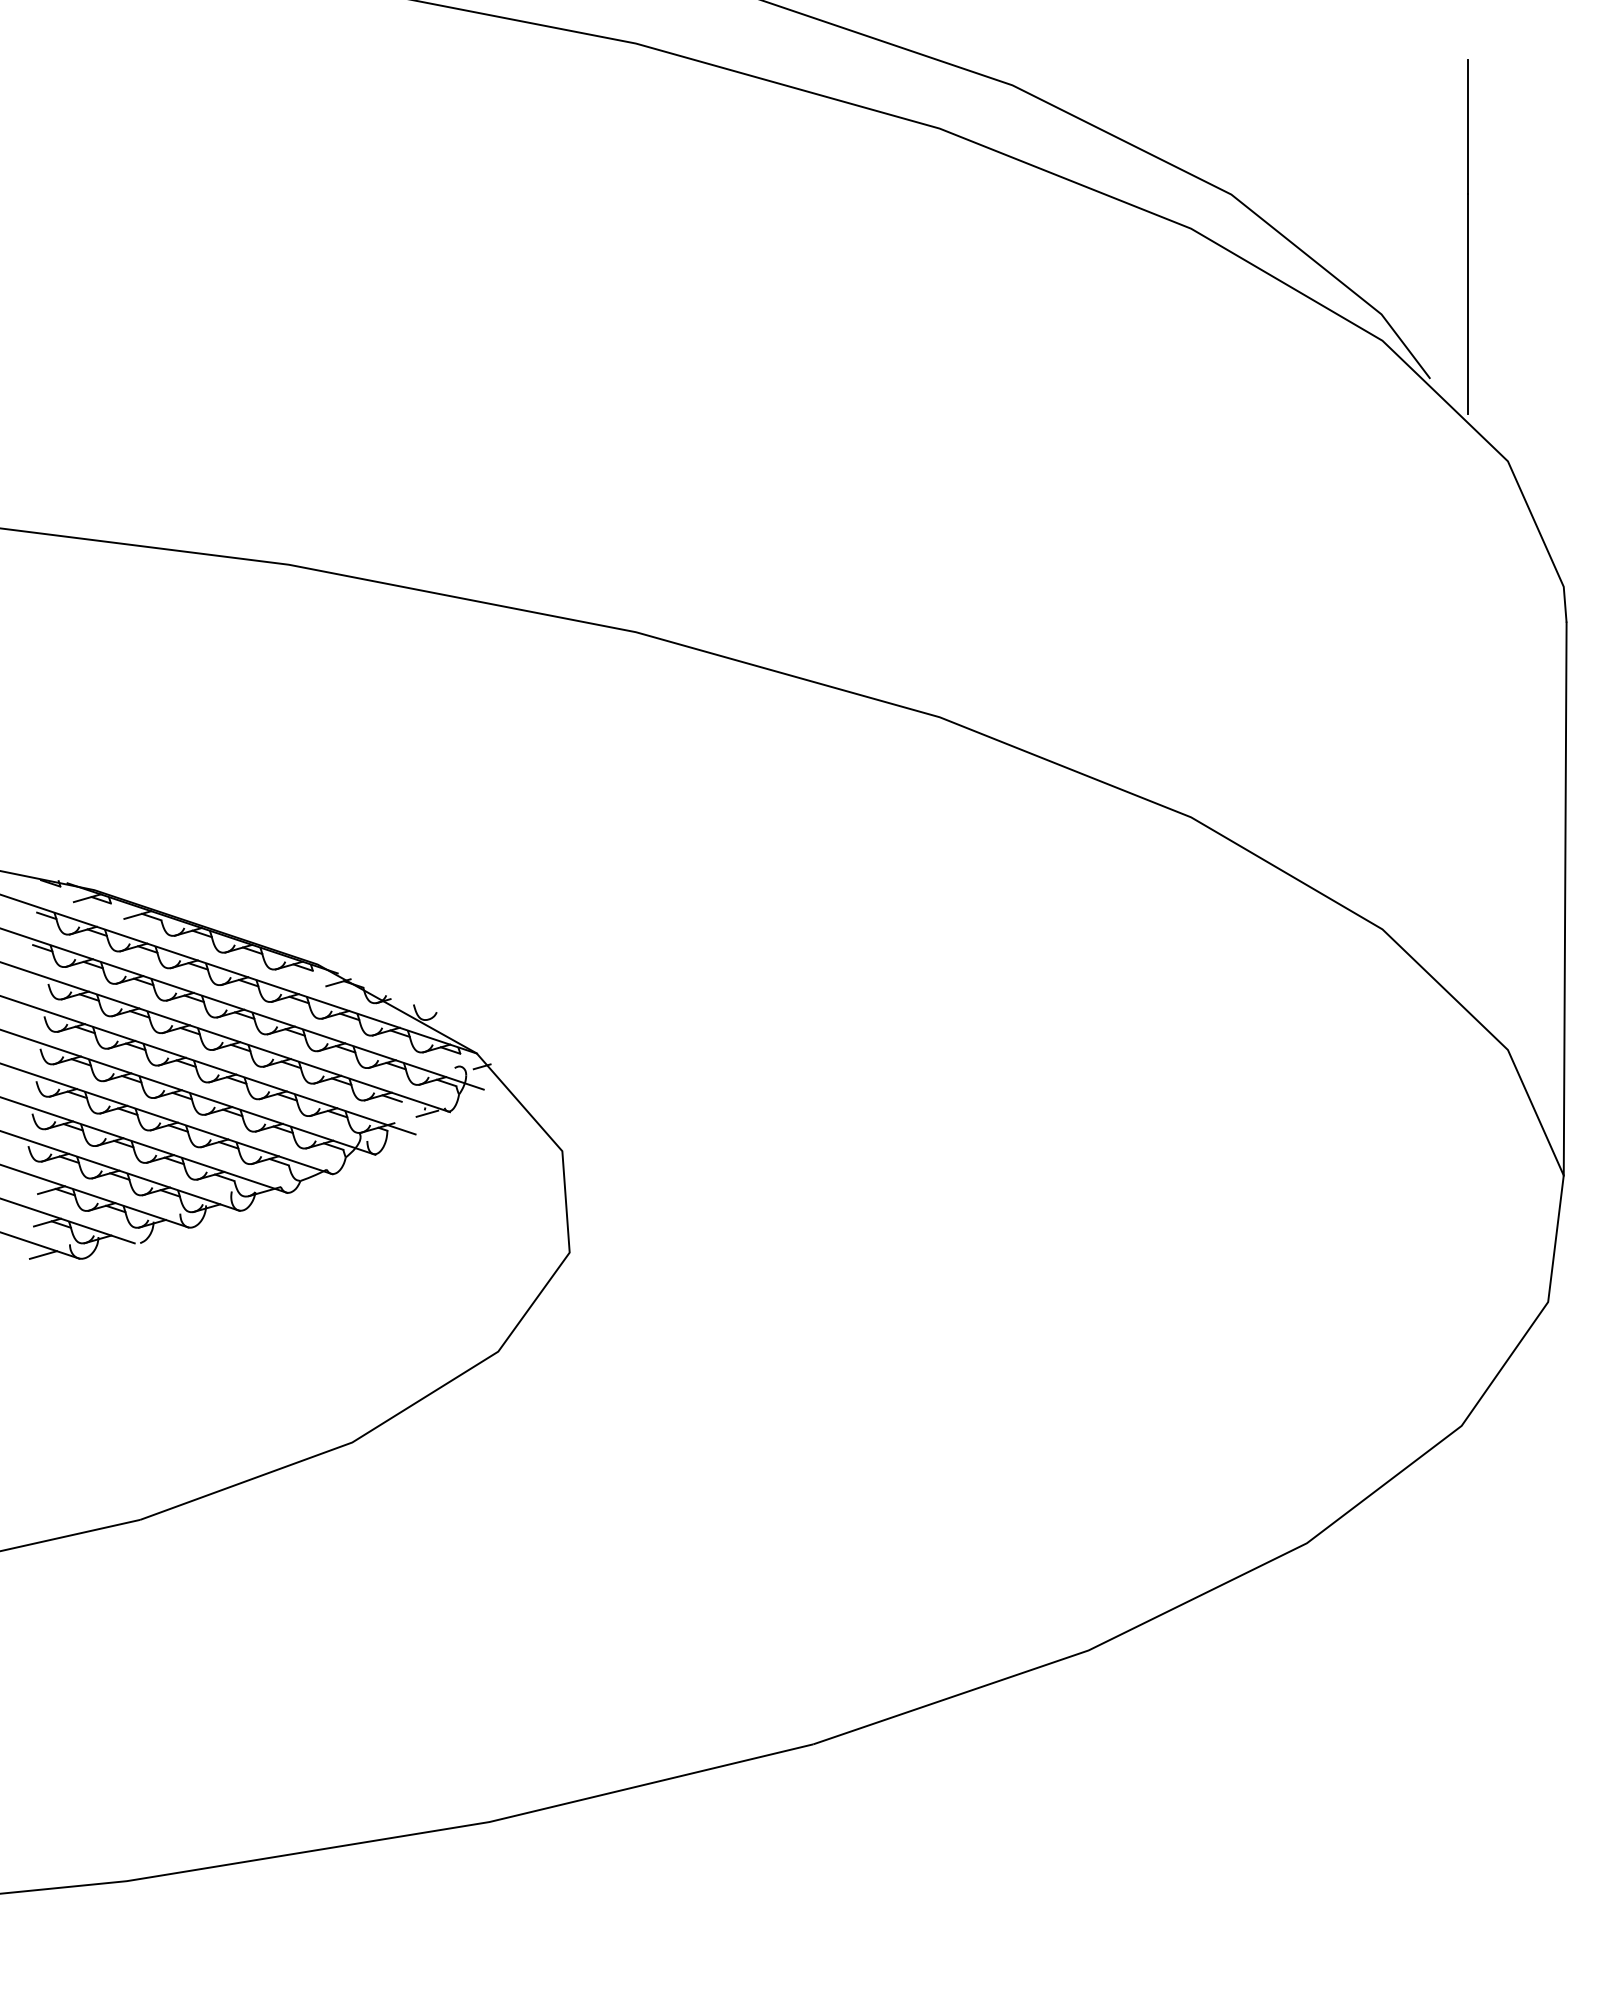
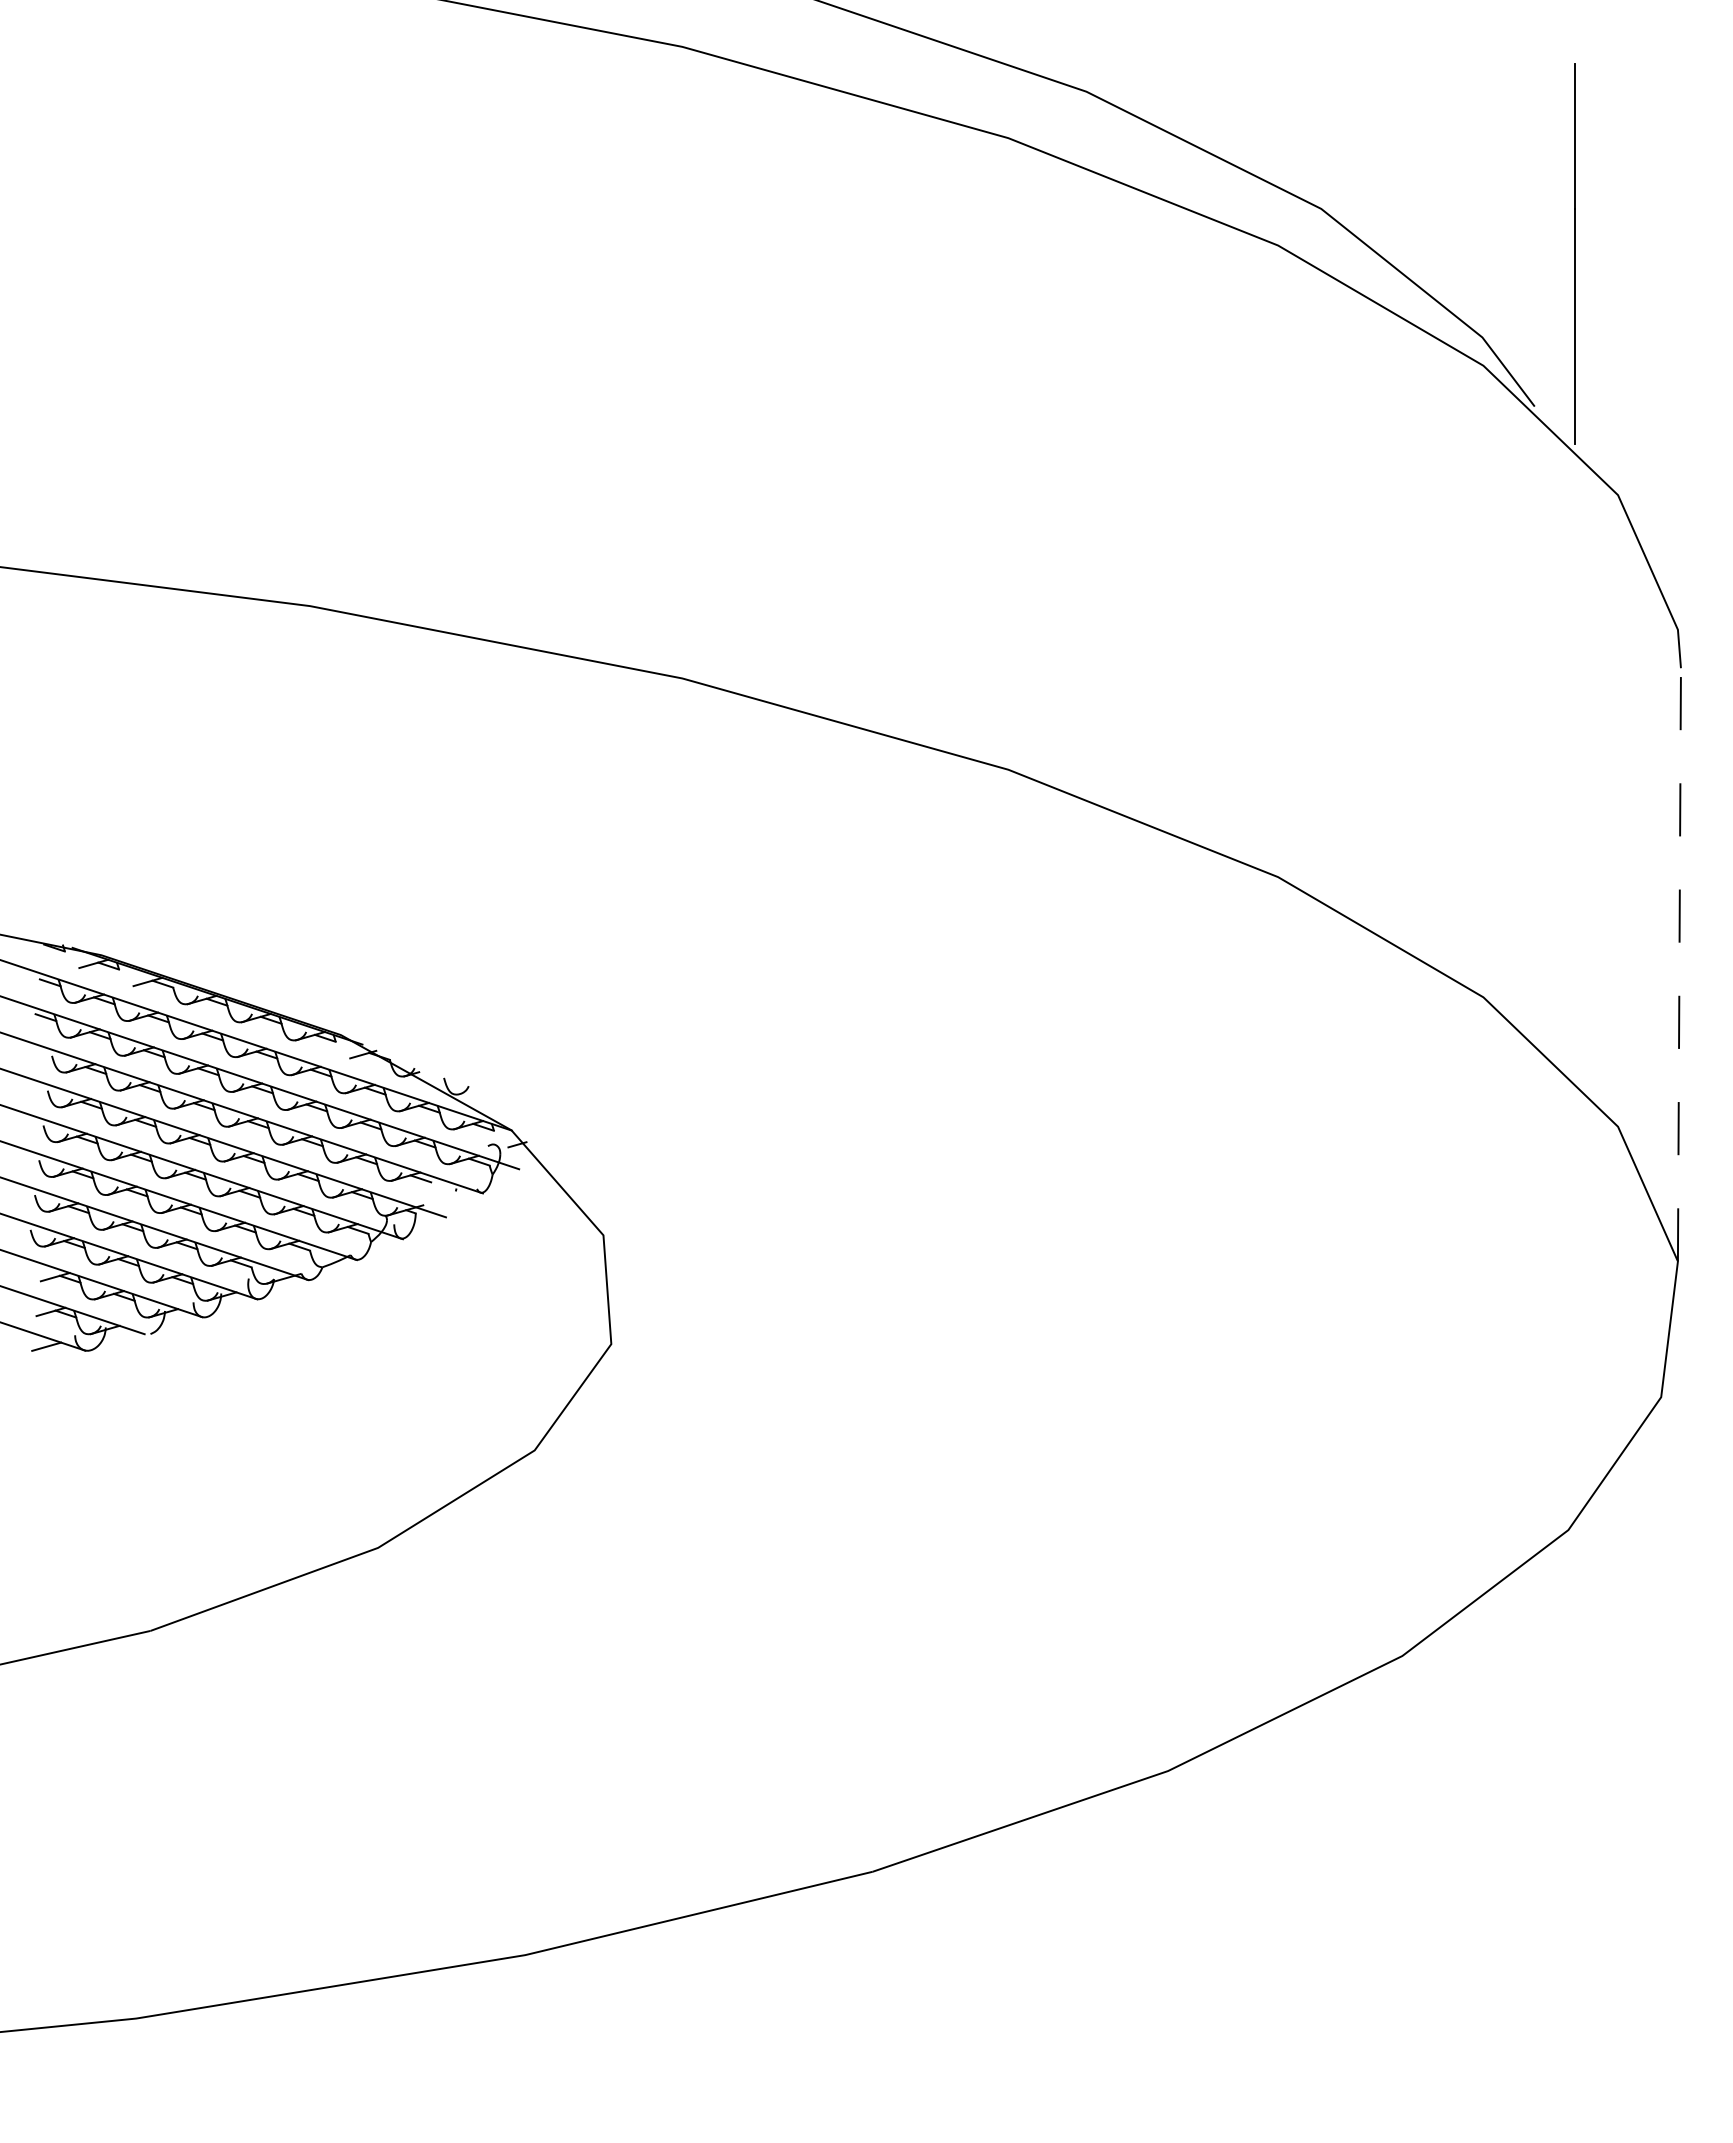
line: (1565, 898) -> (1679, 964), solid -> dashed
line: (427, 1113) -> (458, 1194), removed

